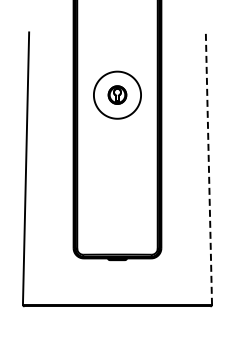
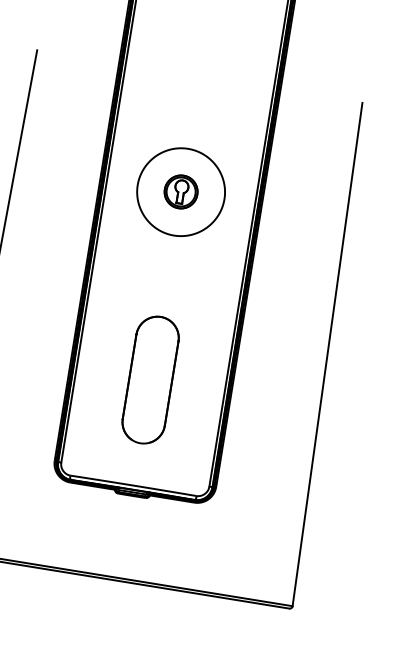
line: (208, 168) -> (326, 354), dashed -> solid
part: (117, 197) -> (150, 380), added

